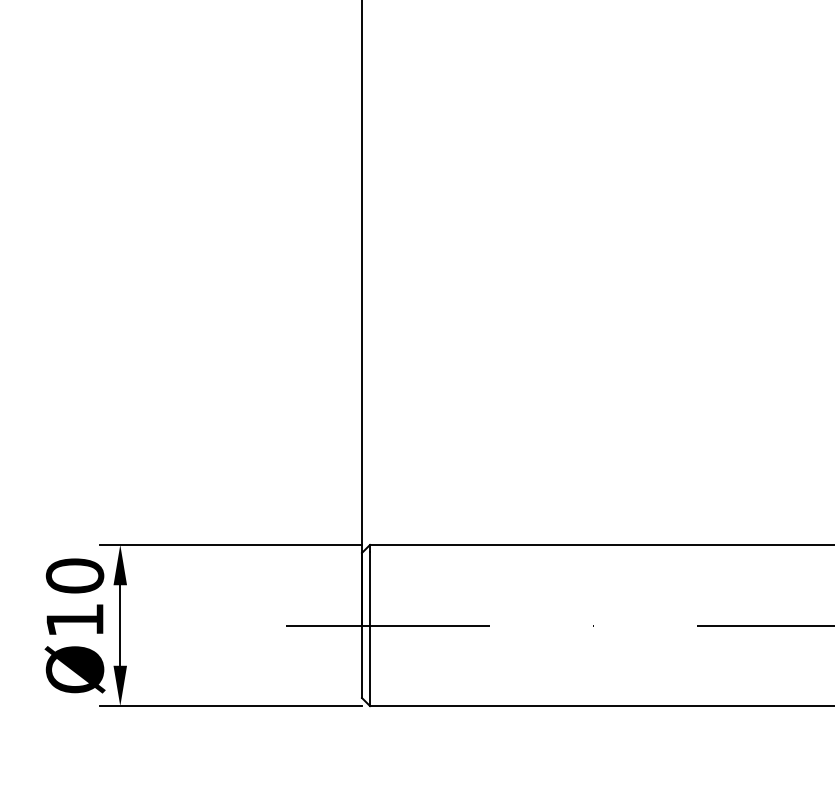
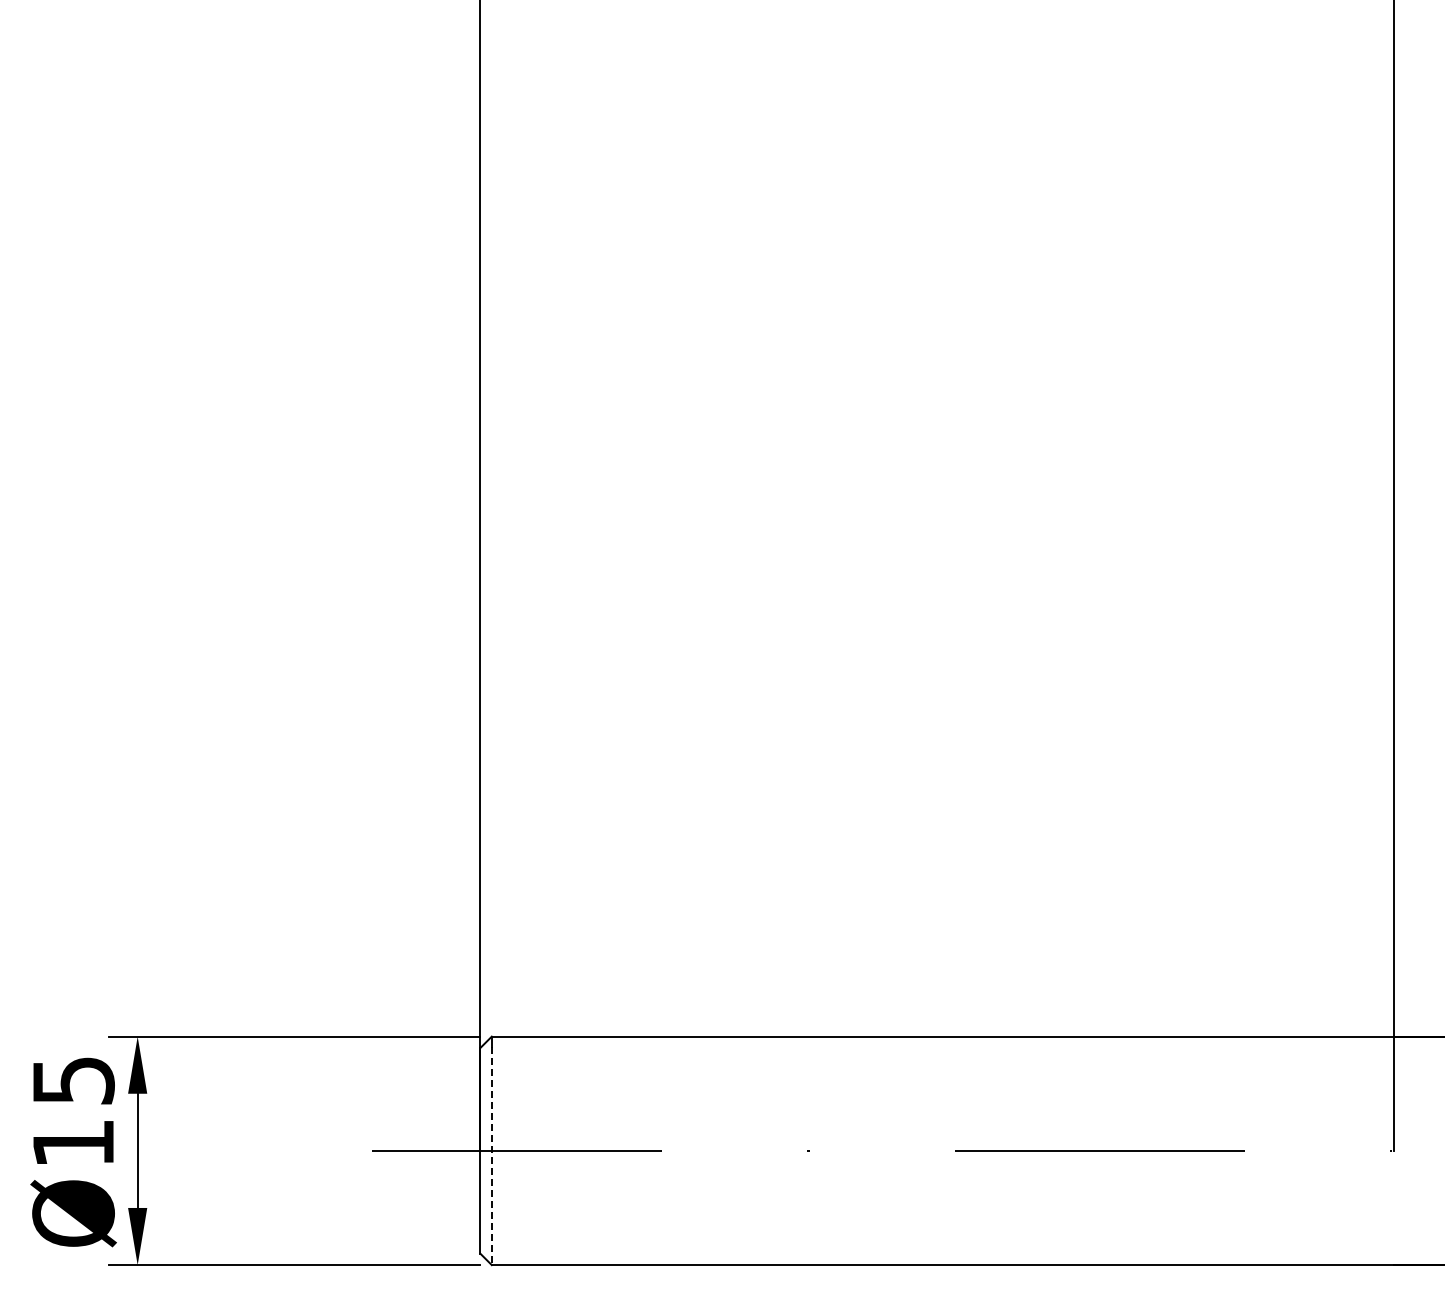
text: (75, 575) -> (73, 1080), Ø10 -> Ø15
line: (369, 629) -> (491, 1156), solid -> dashed

